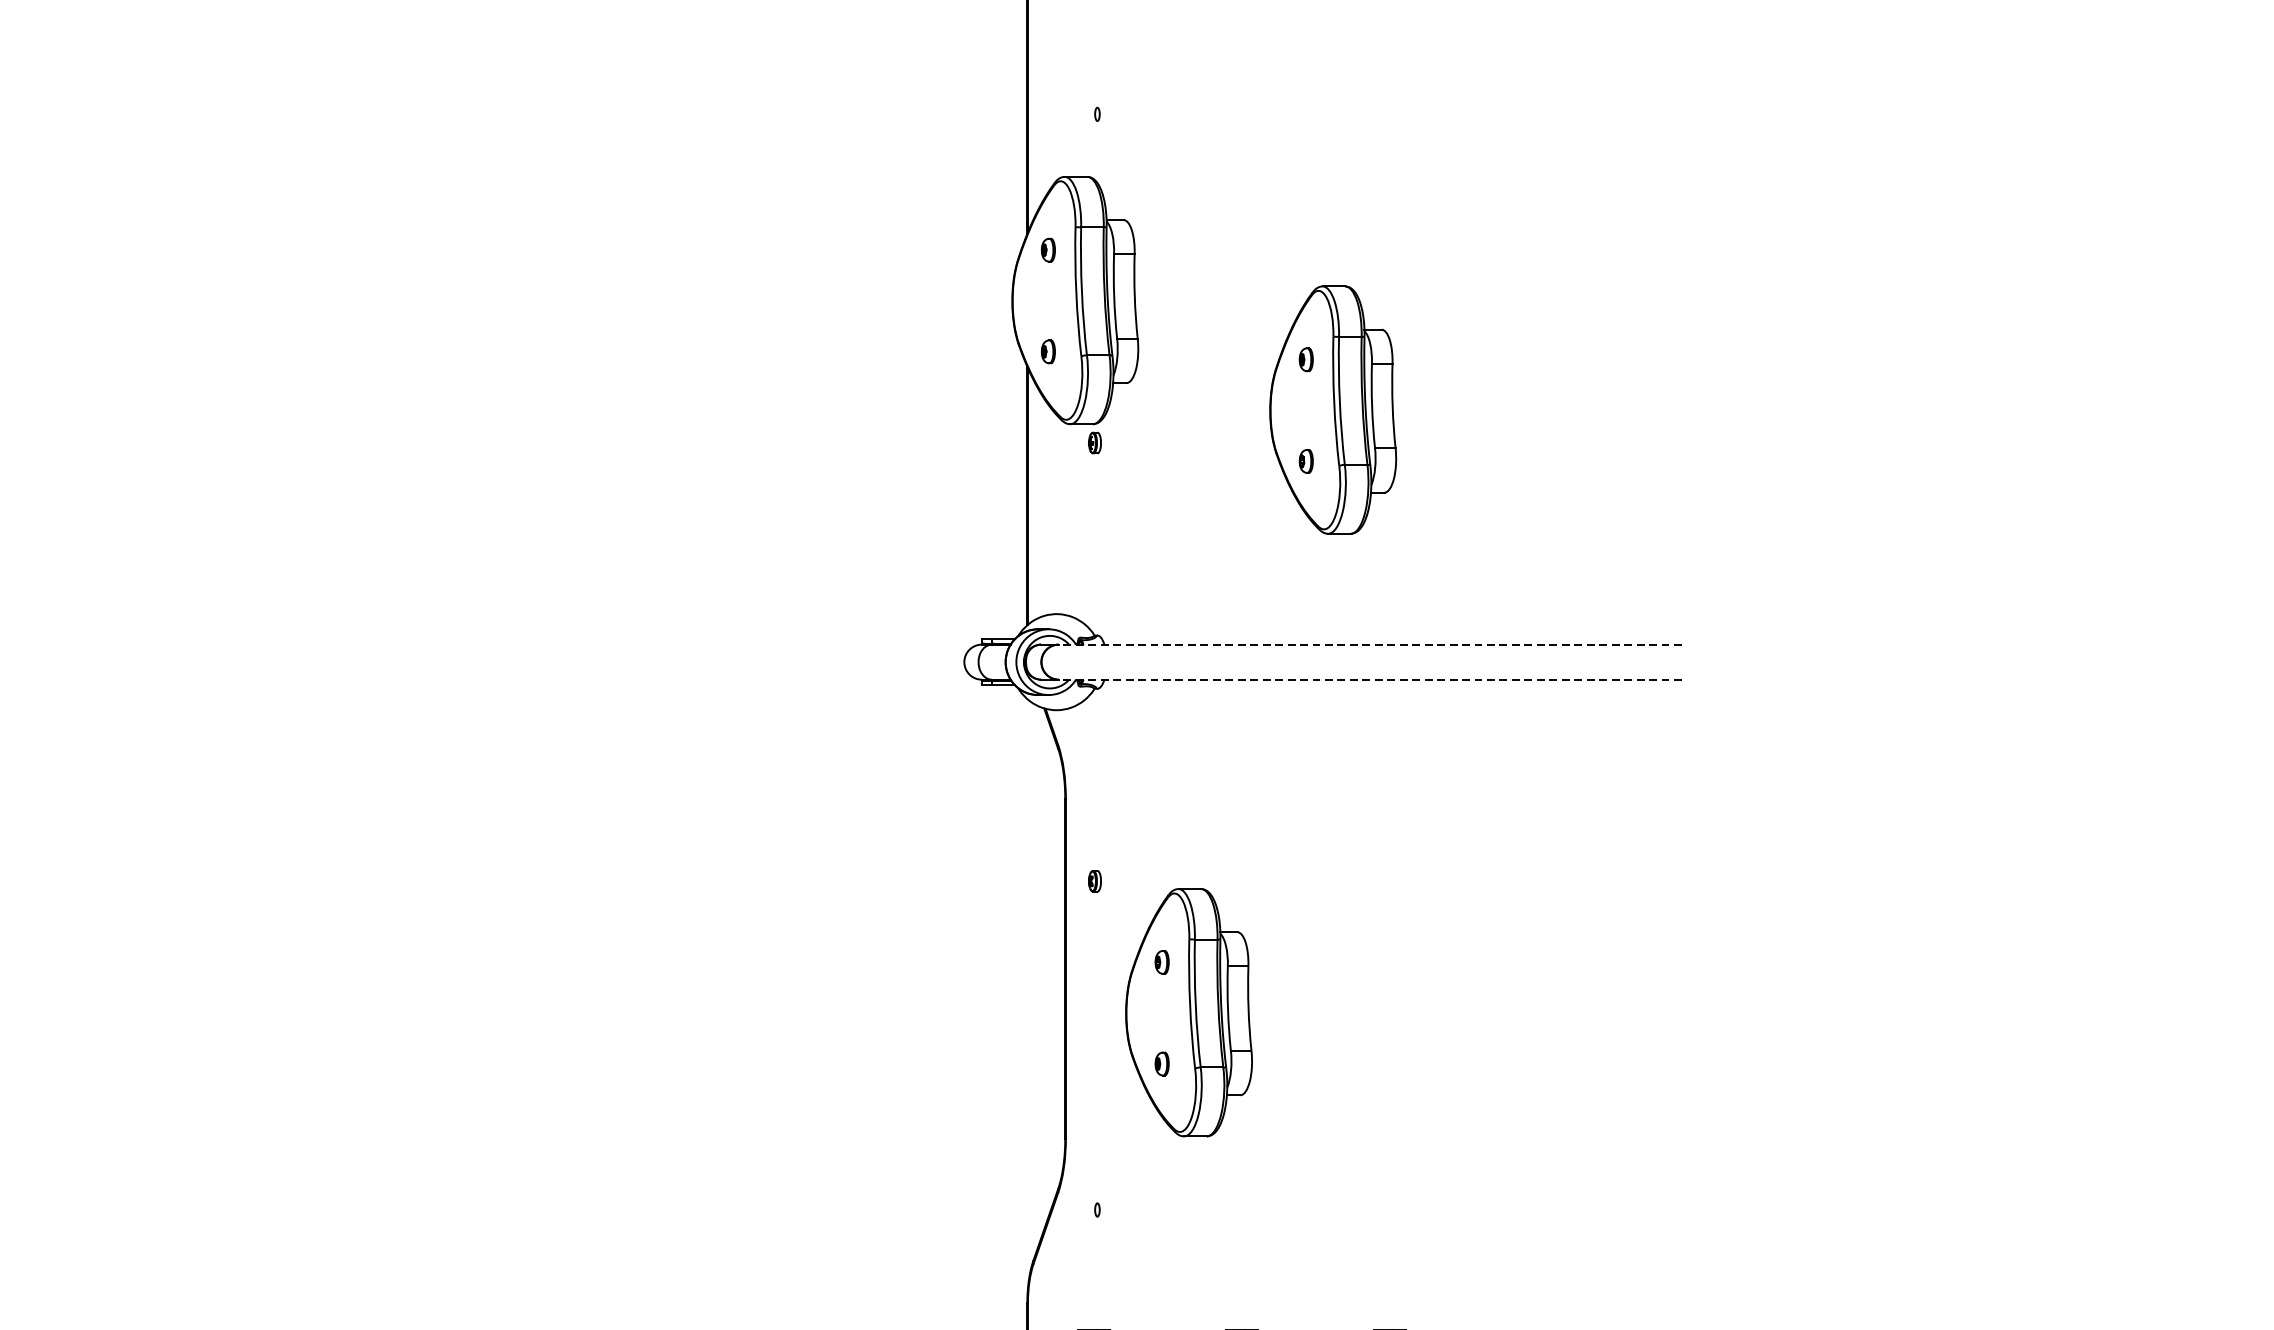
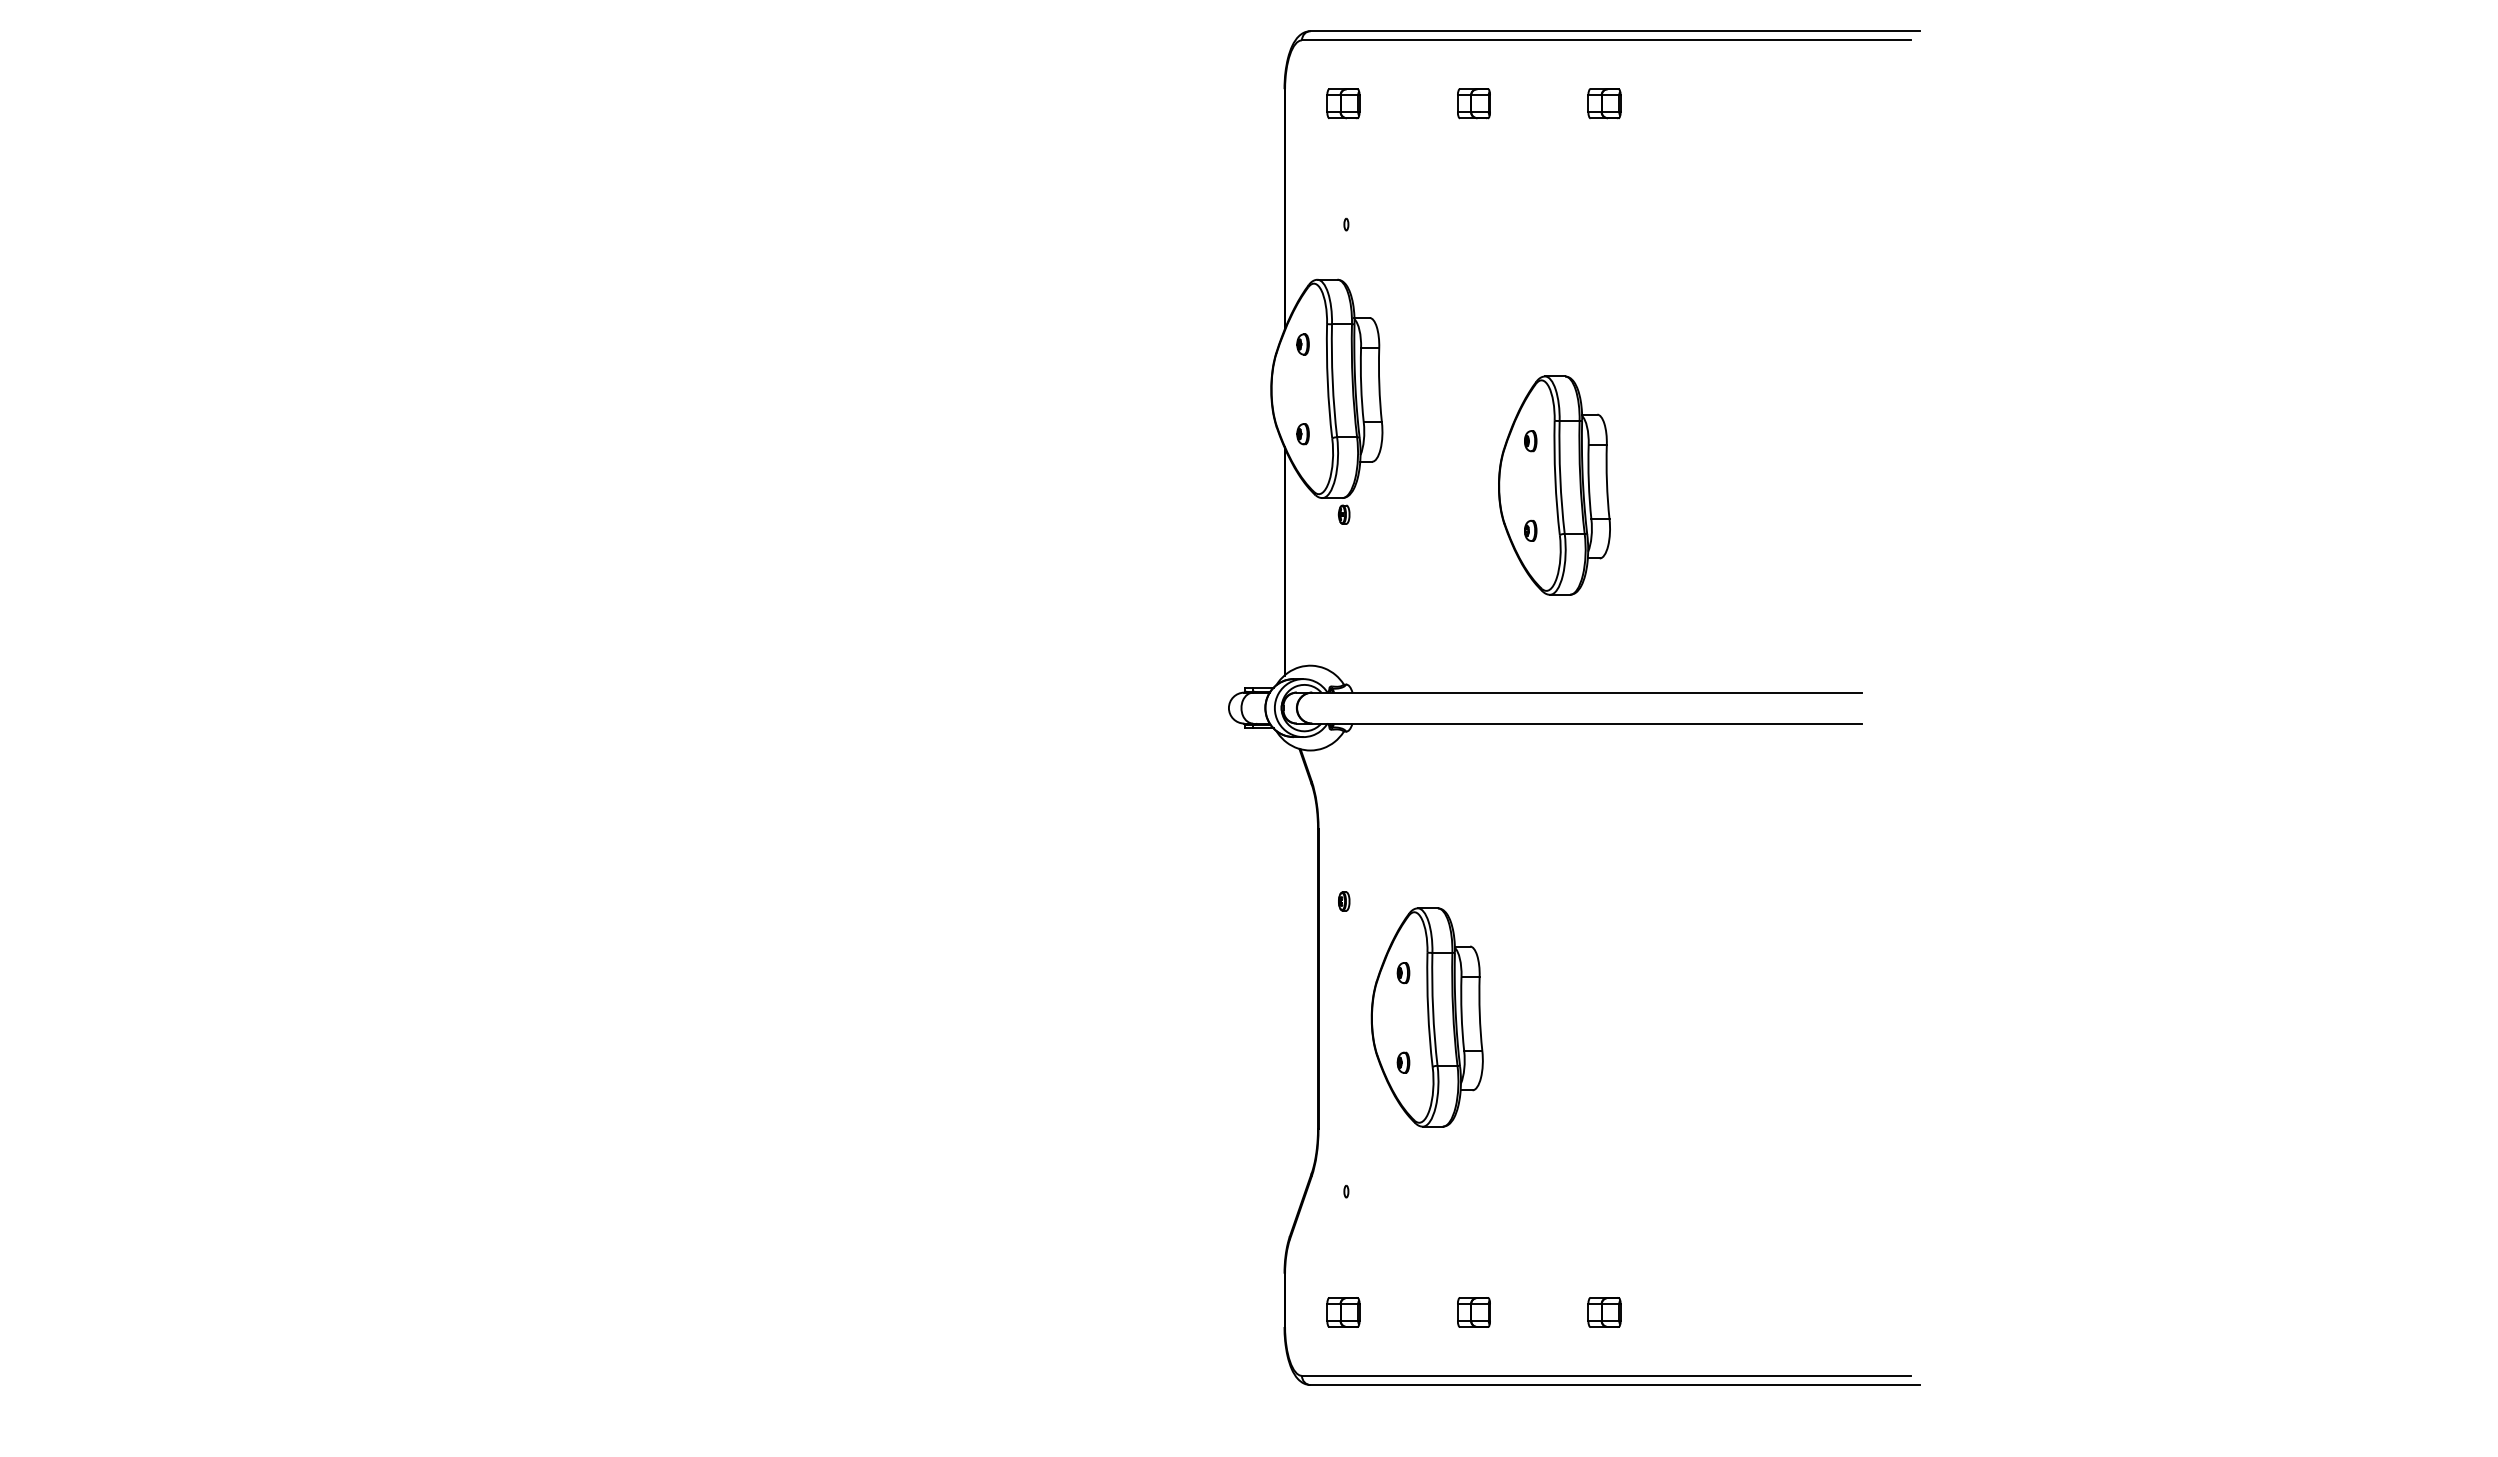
line: (1370, 644) -> (1587, 692), dashed -> solid
line: (1370, 679) -> (1587, 723), dashed -> solid

